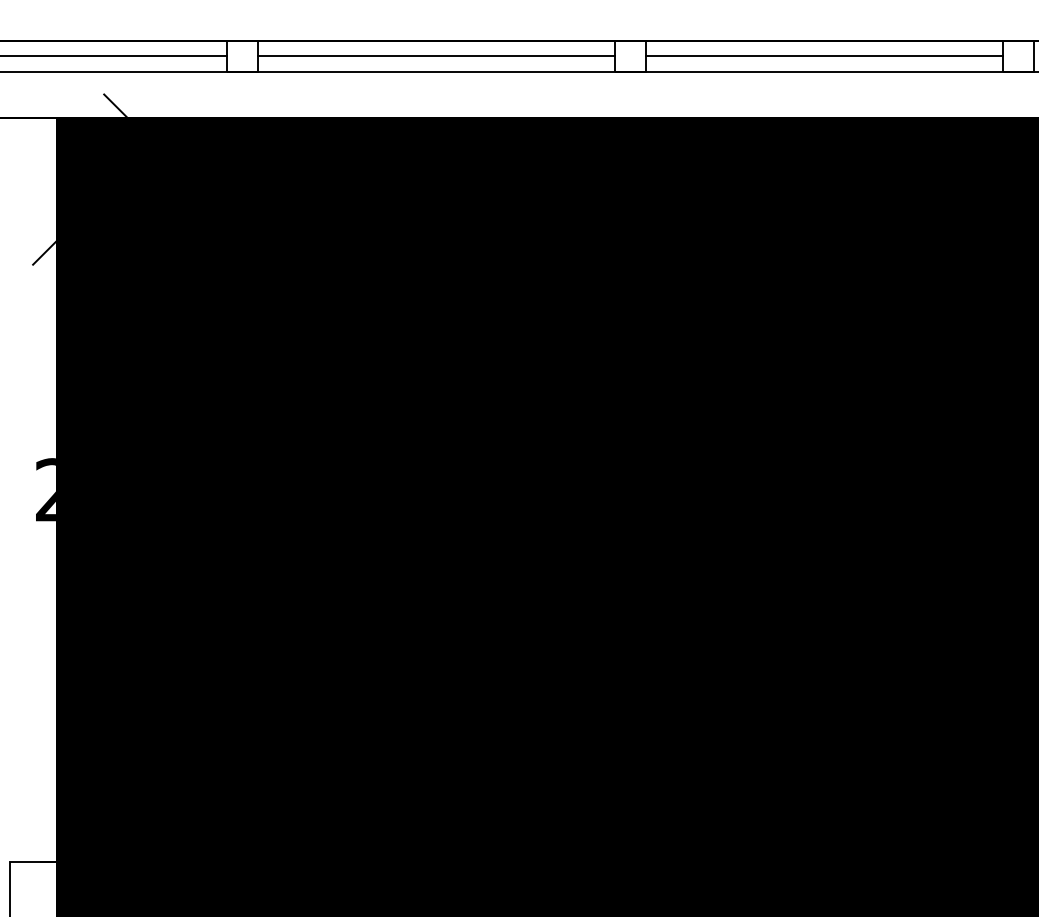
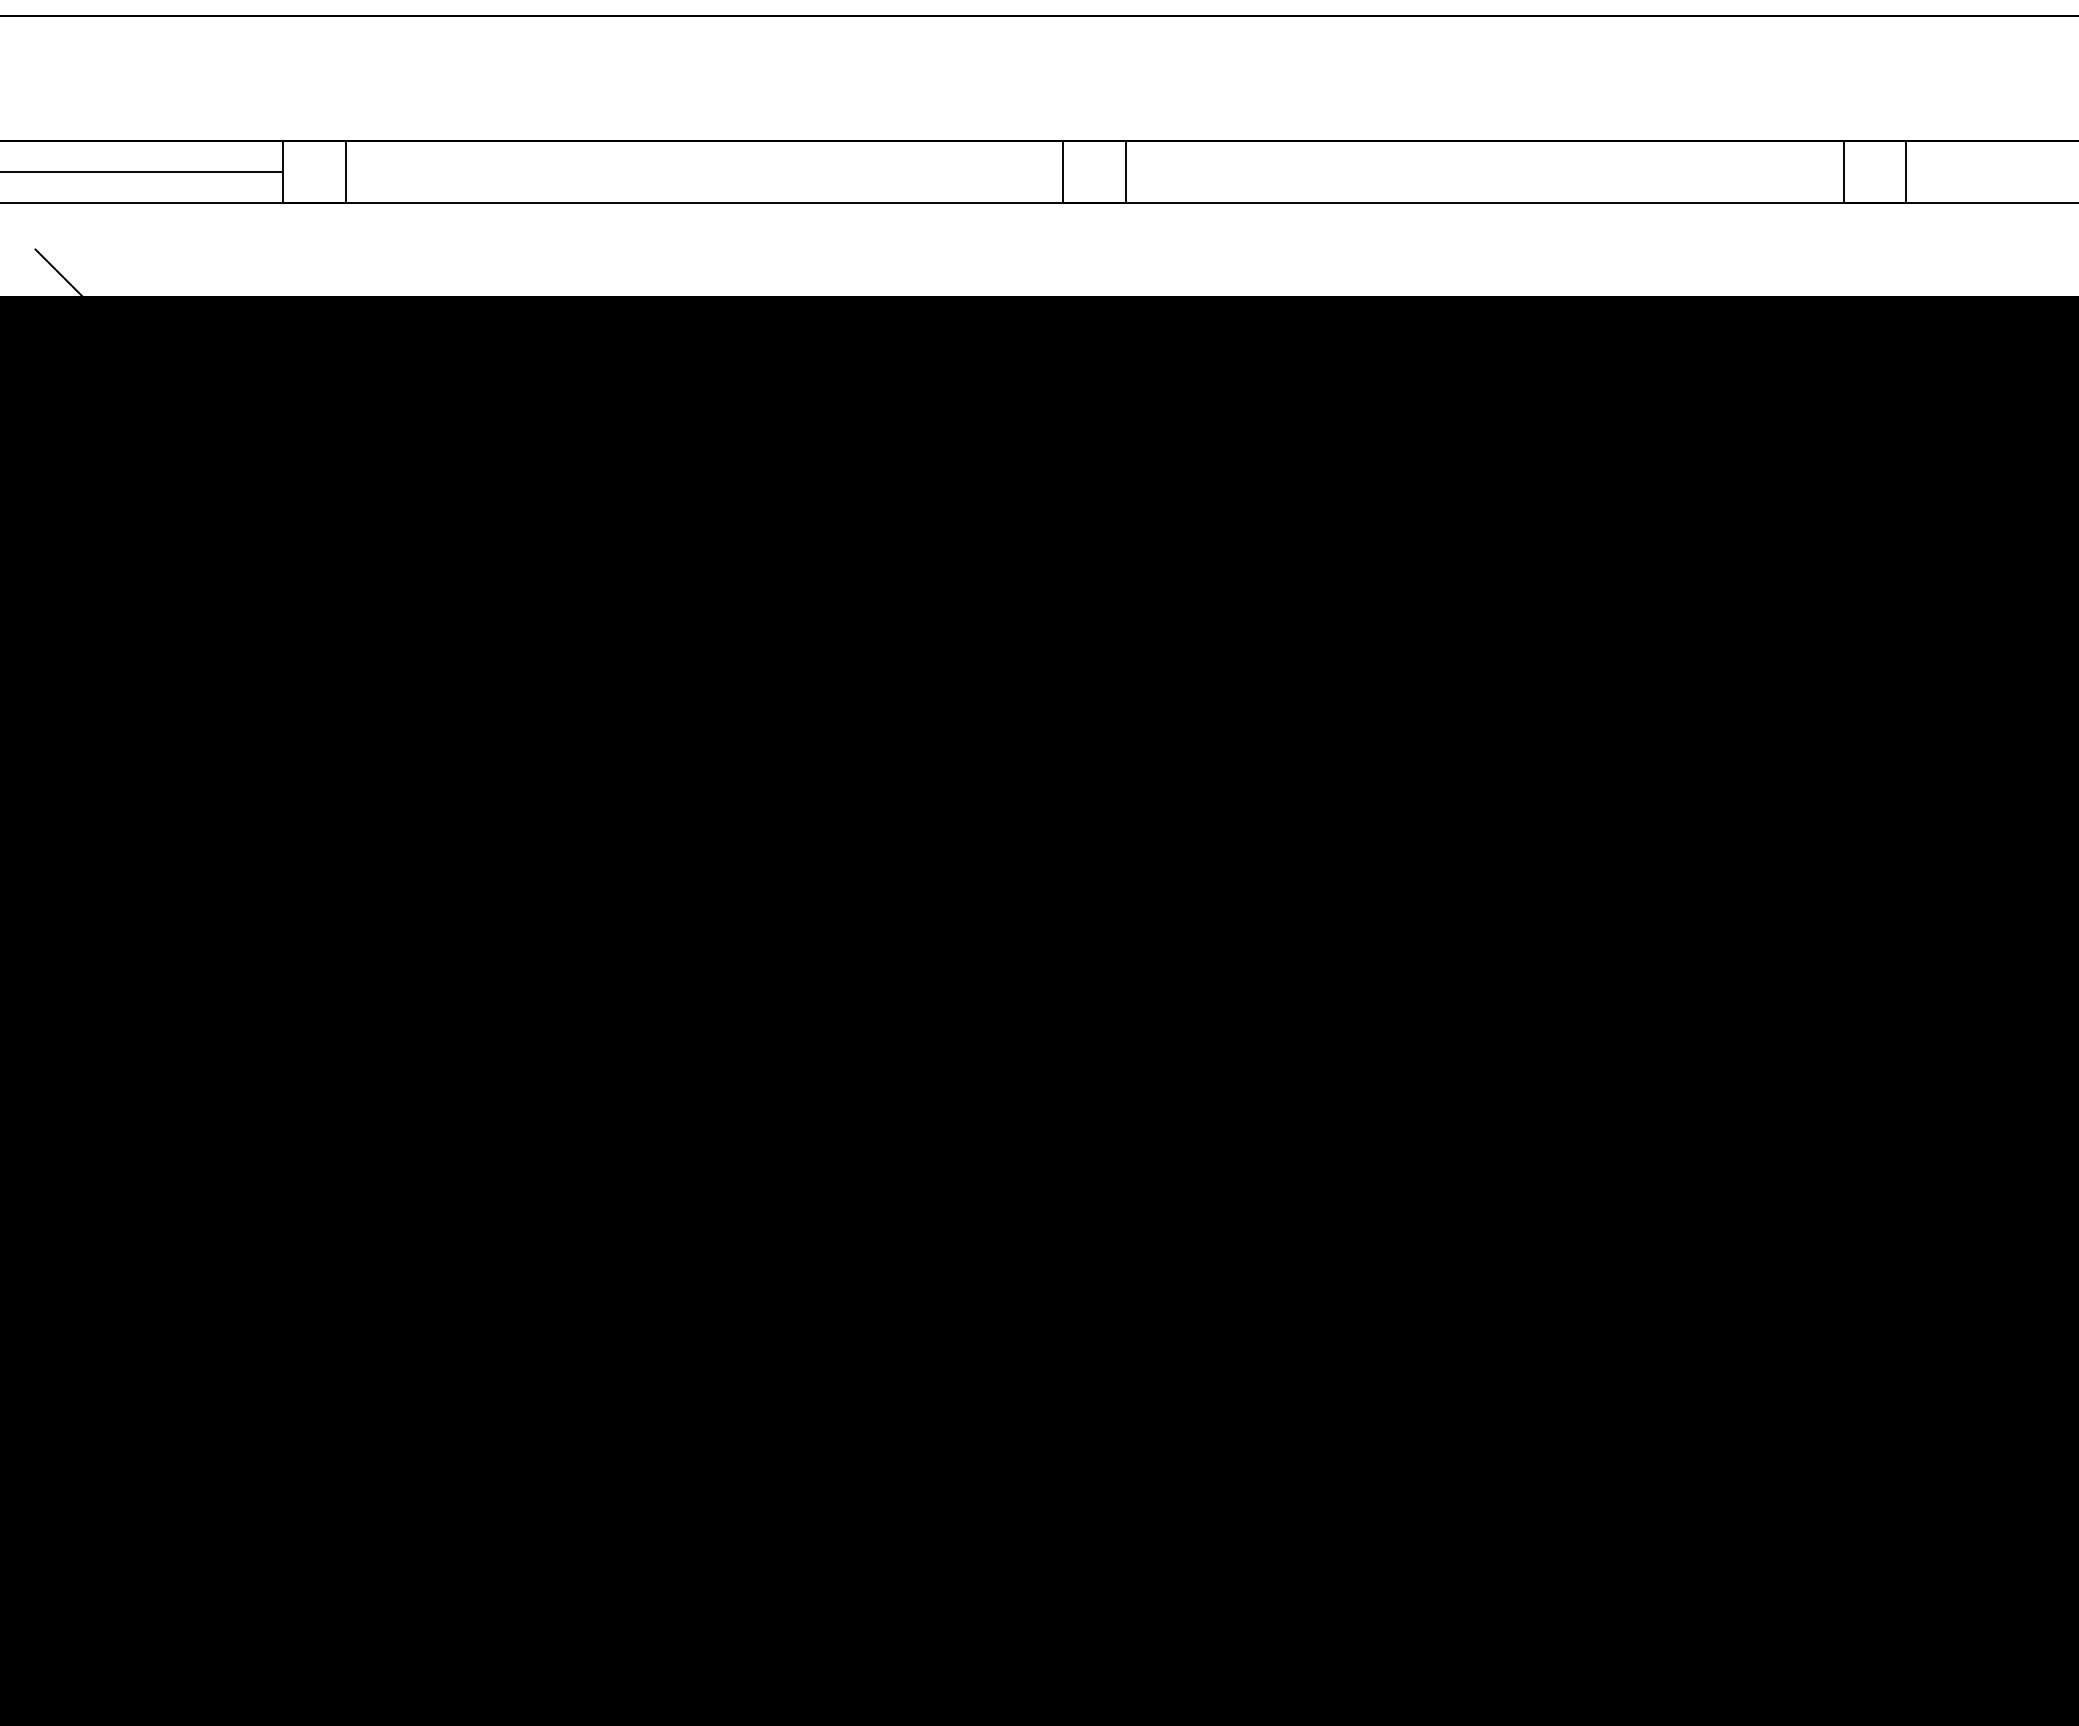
line: (436, 56) -> (704, 173), removed
line: (823, 56) -> (1483, 173), removed

